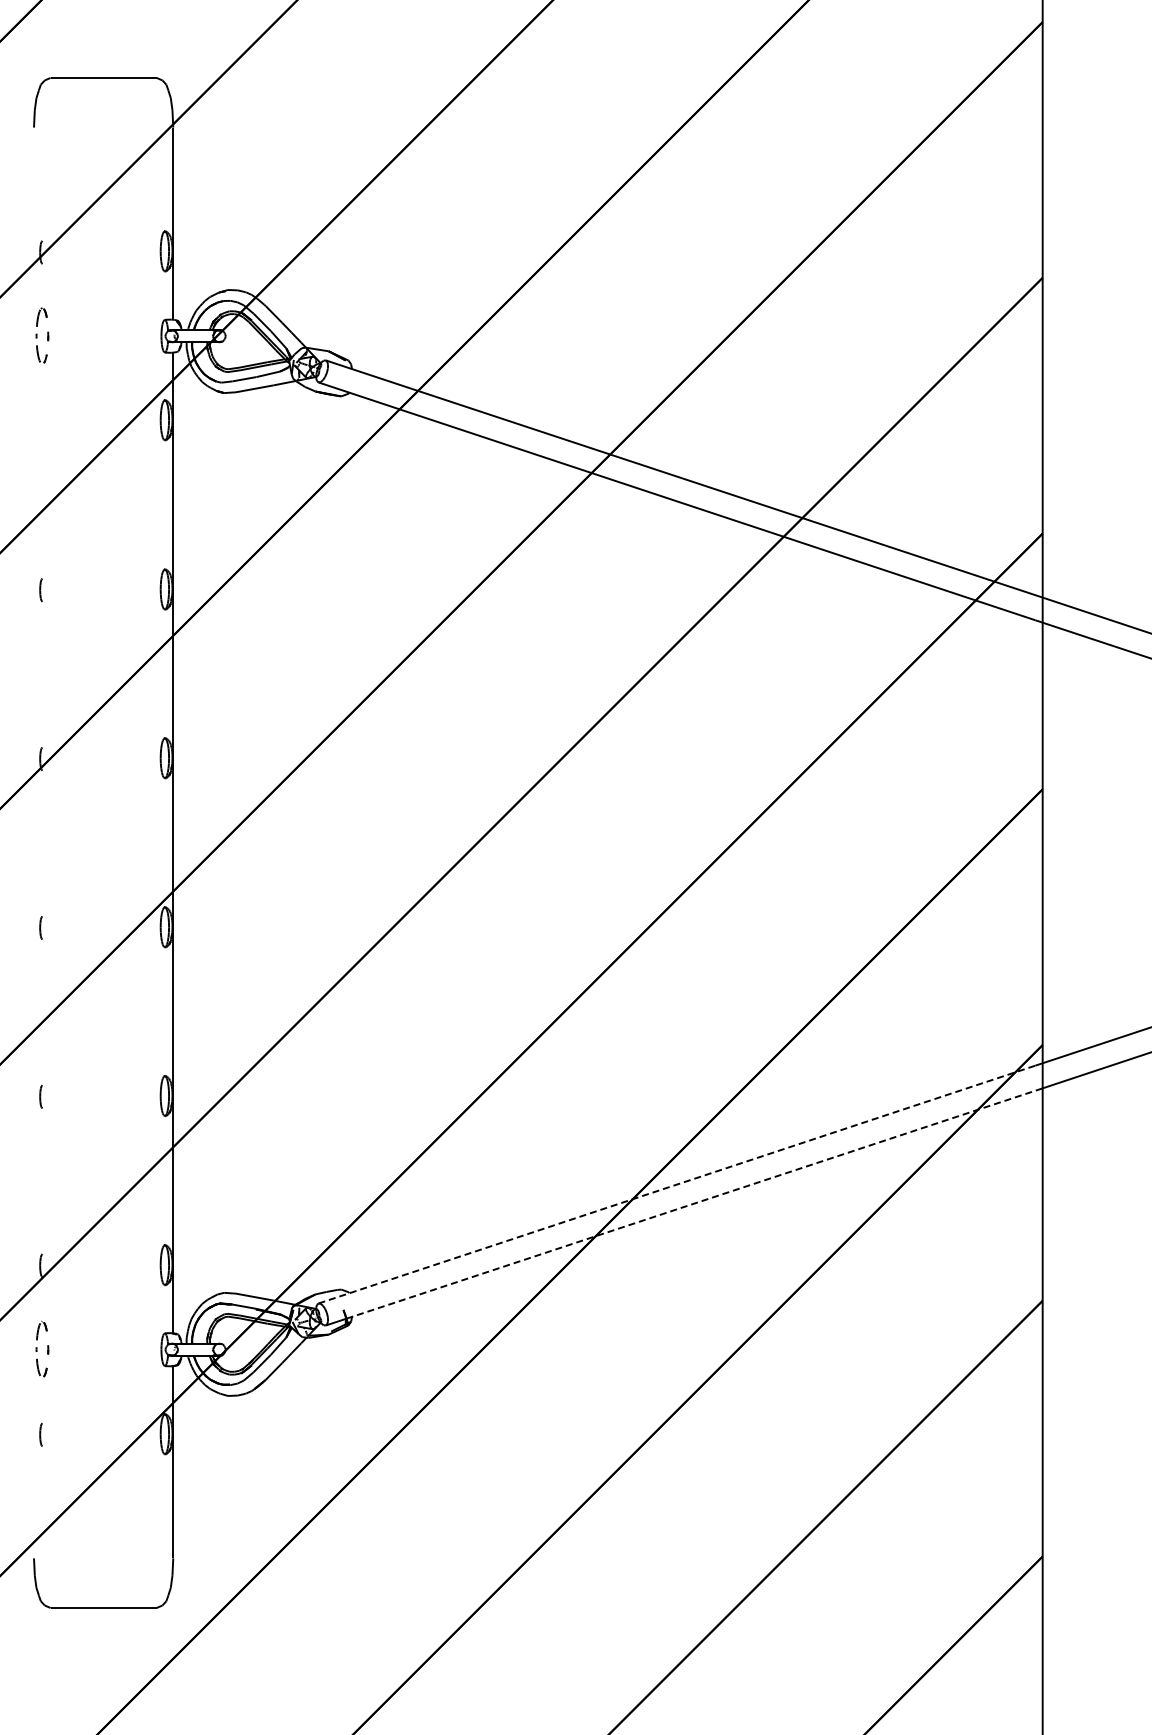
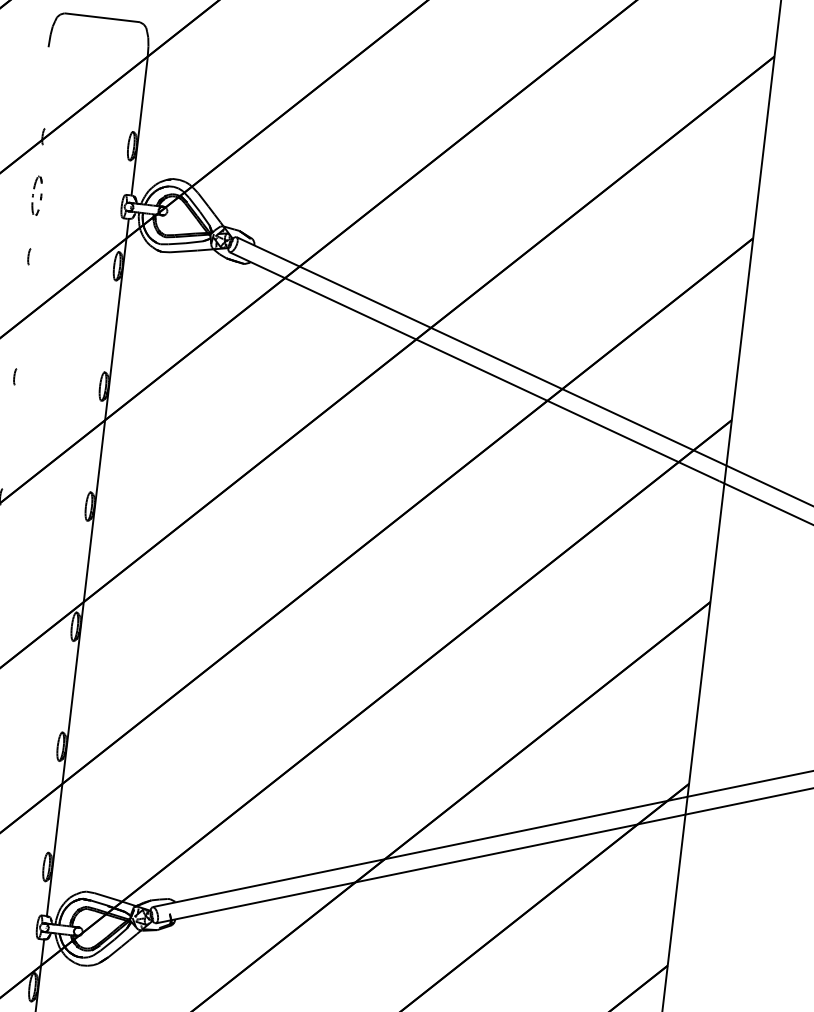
line: (40, 421) -> (28, 256), added
line: (676, 1184) -> (417, 852), dashed -> solid
line: (694, 1203) -> (428, 867), dashed -> solid

